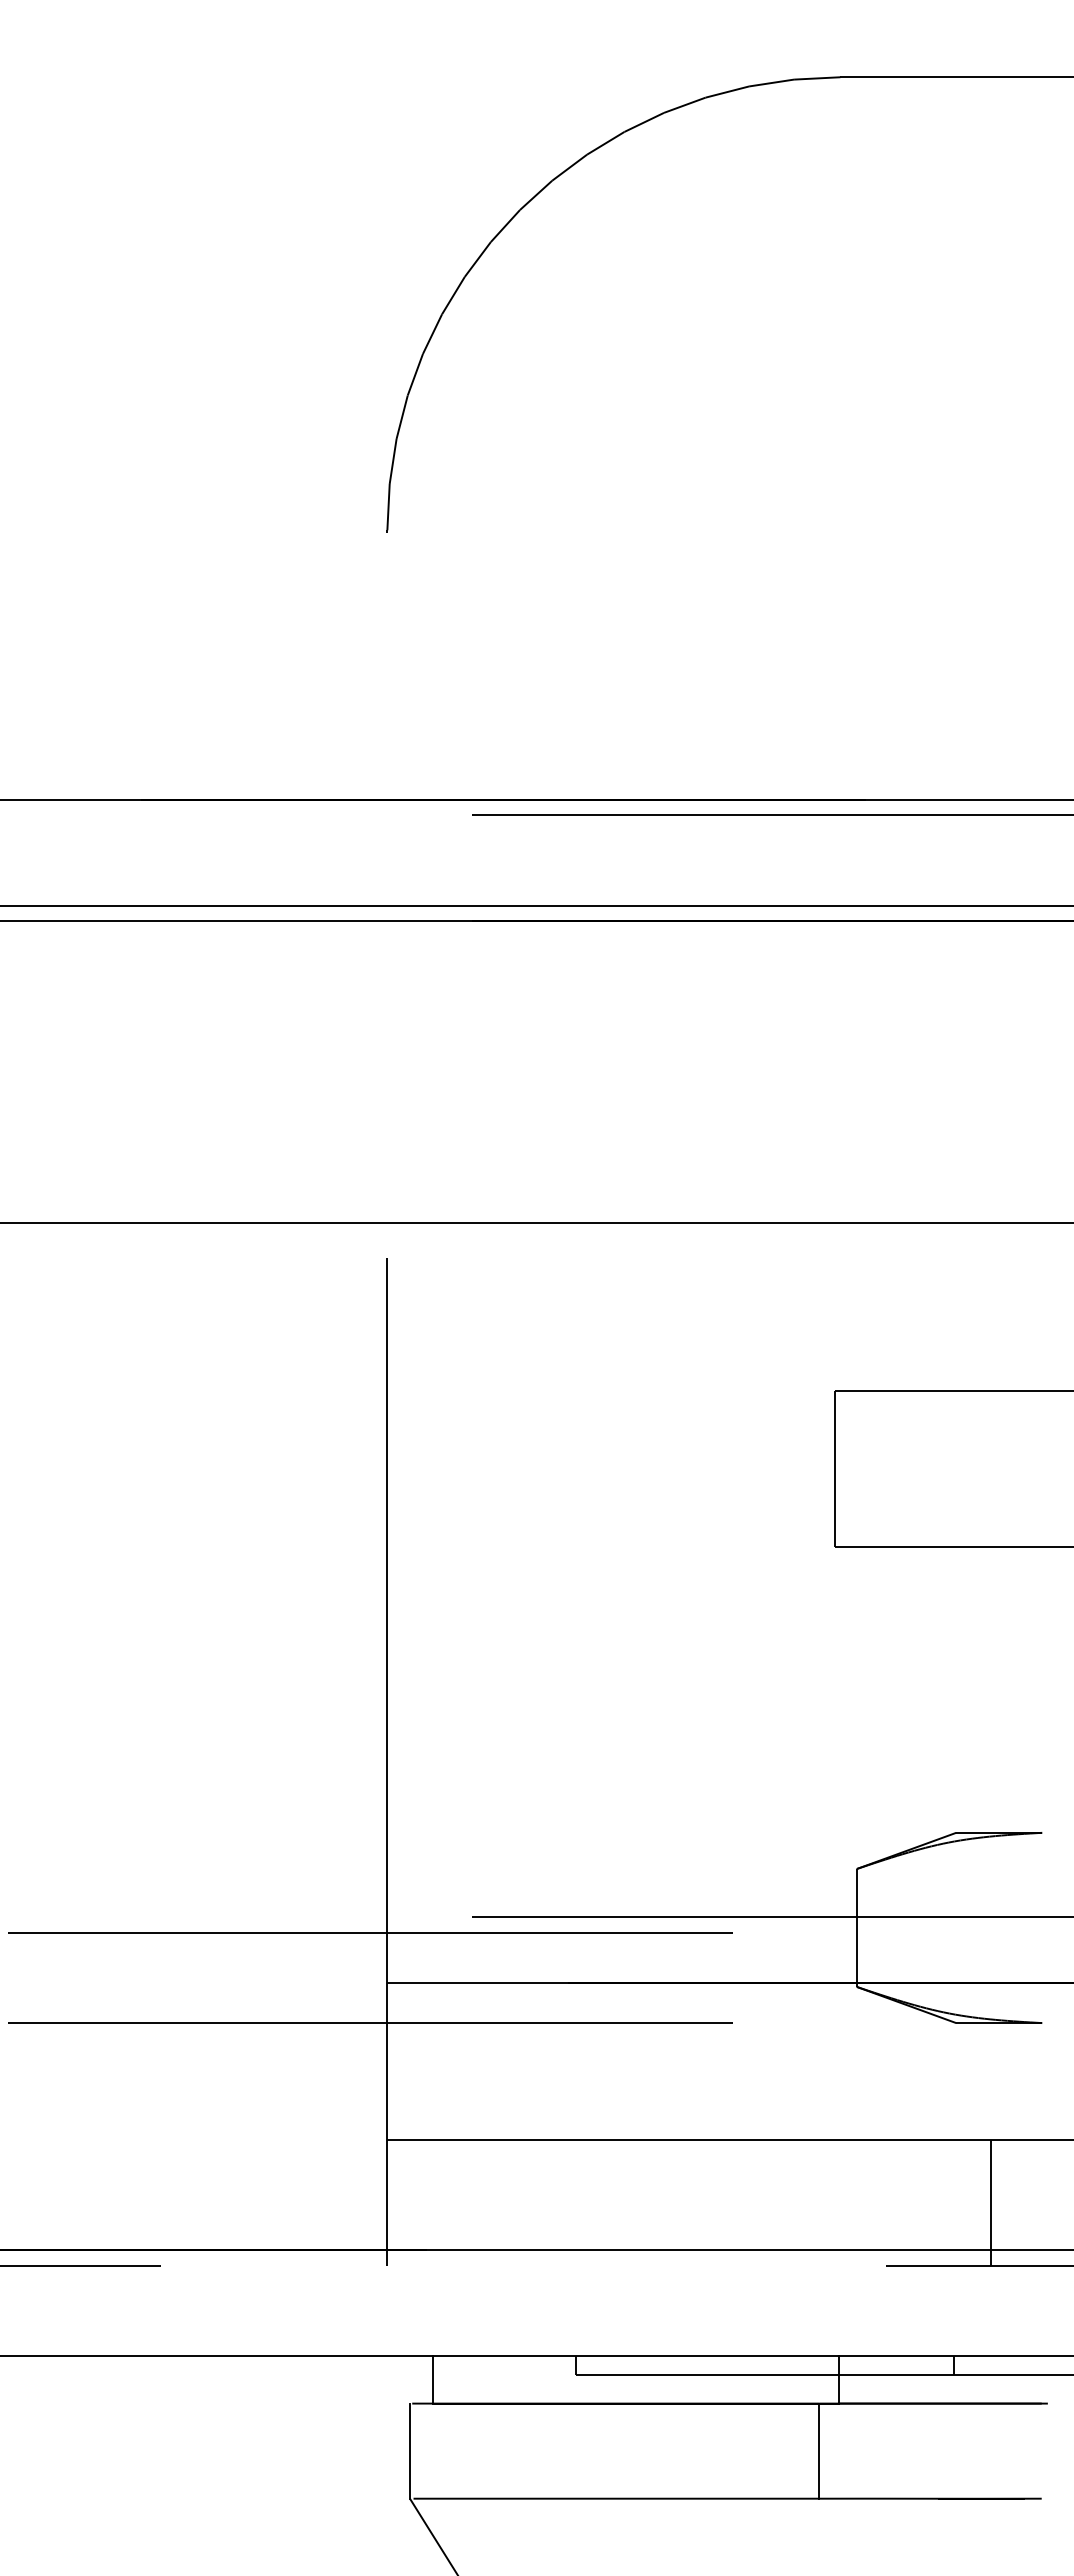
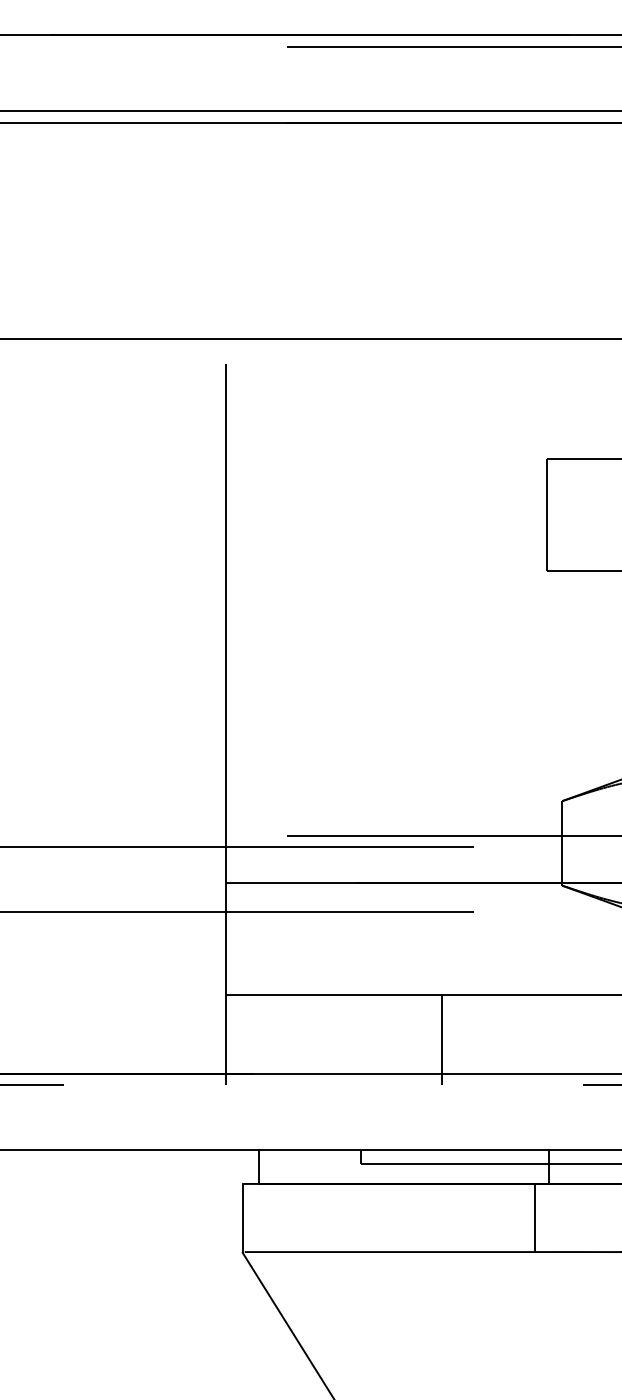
line: (689, 2202) -> (442, 1039), added

